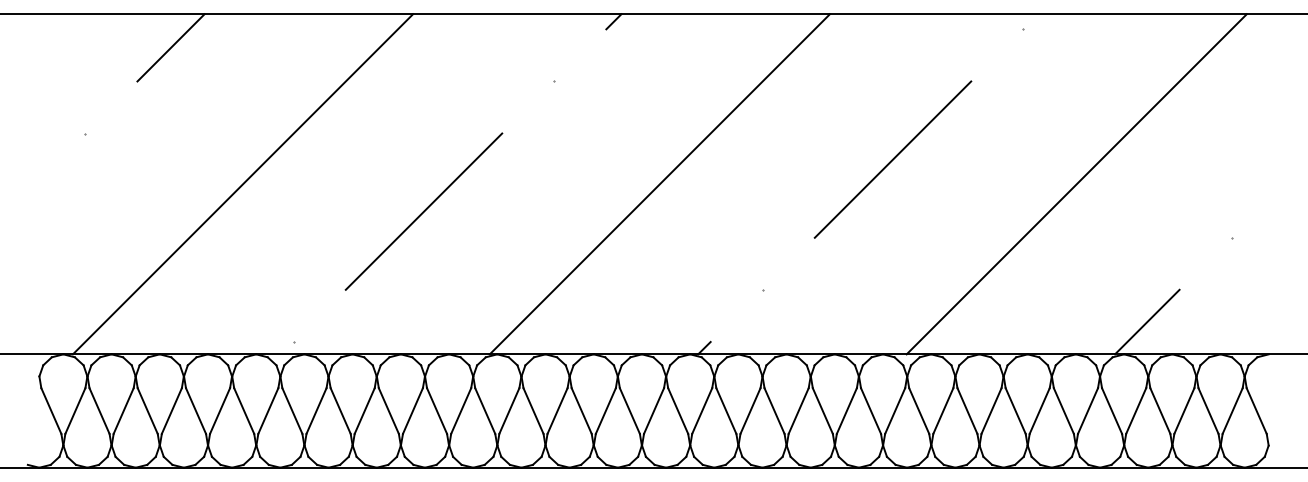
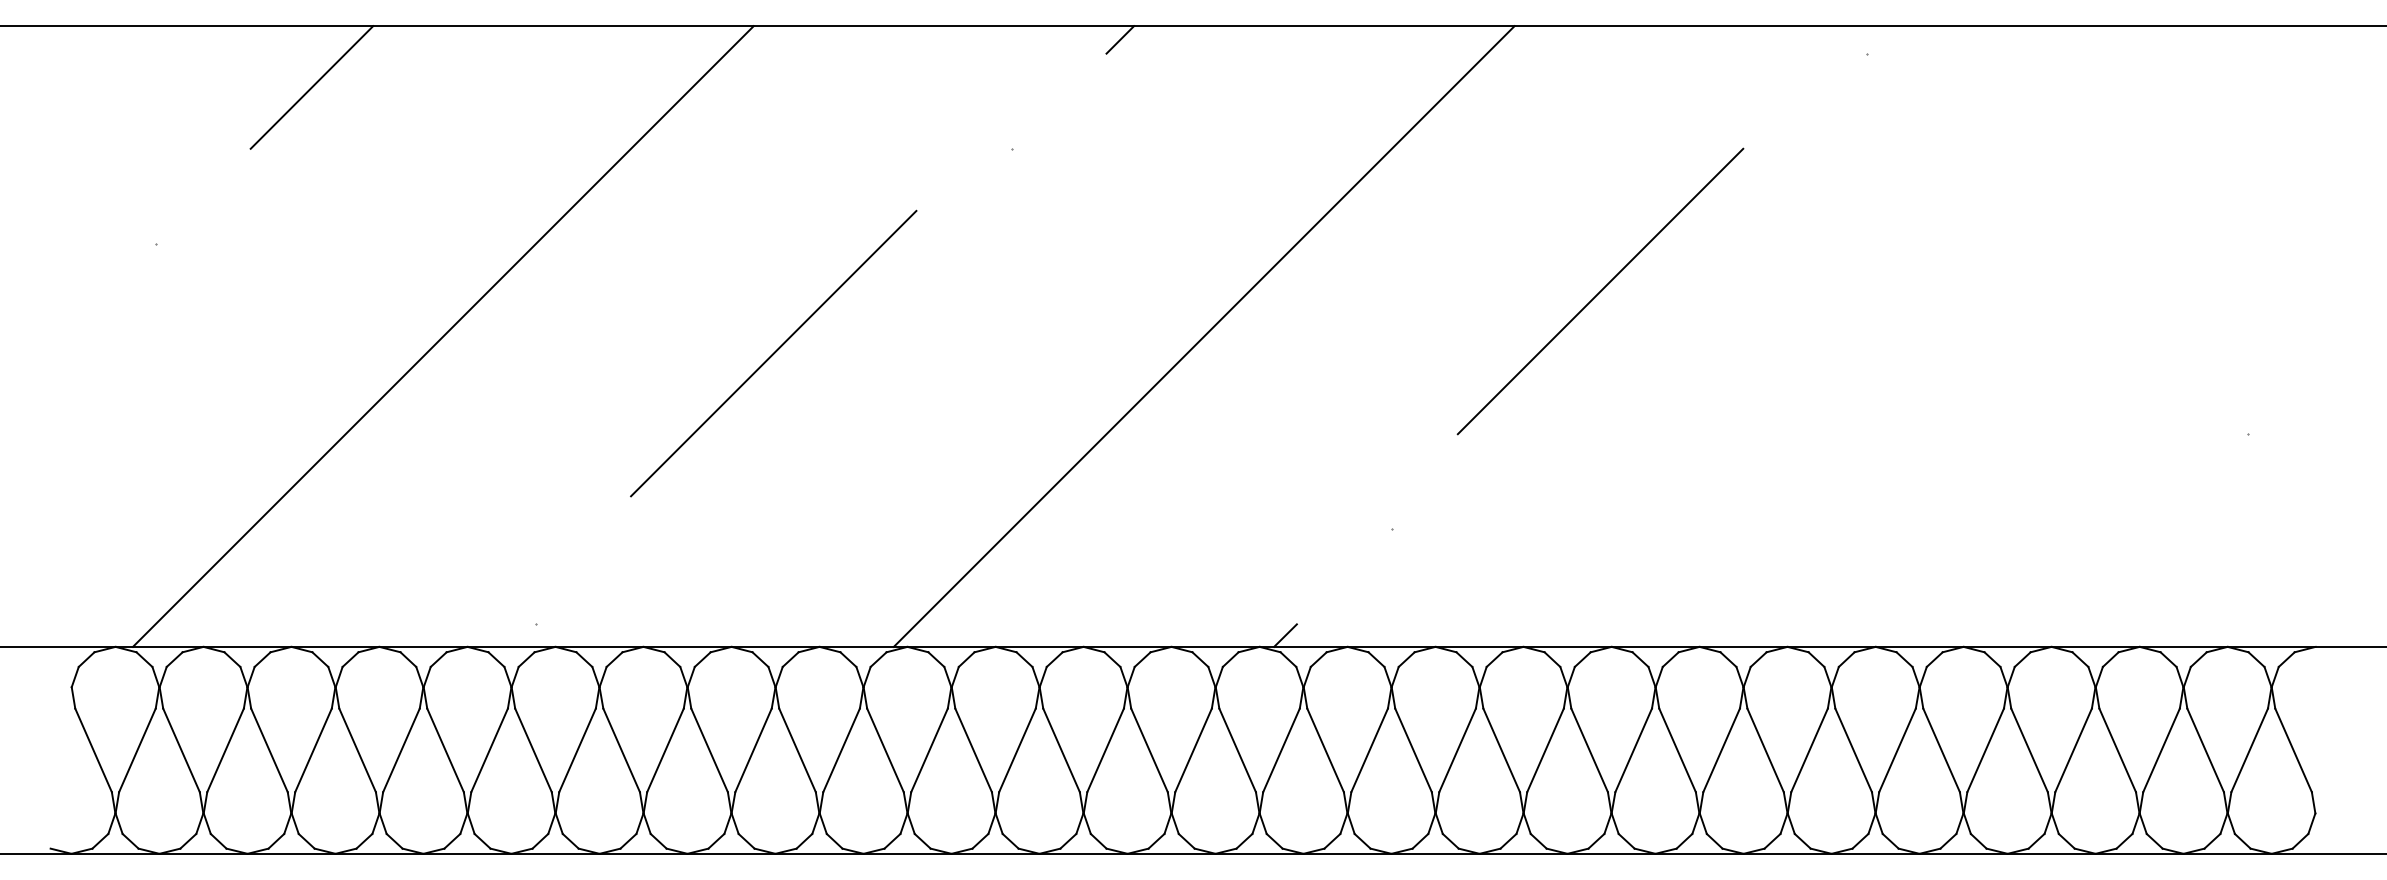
line: (892, 159) -> (1599, 291), moved
line: (1076, 184) -> (1964, 336), removed
line: (423, 211) -> (772, 353), moved
line: (1147, 321) -> (2094, 586), removed

